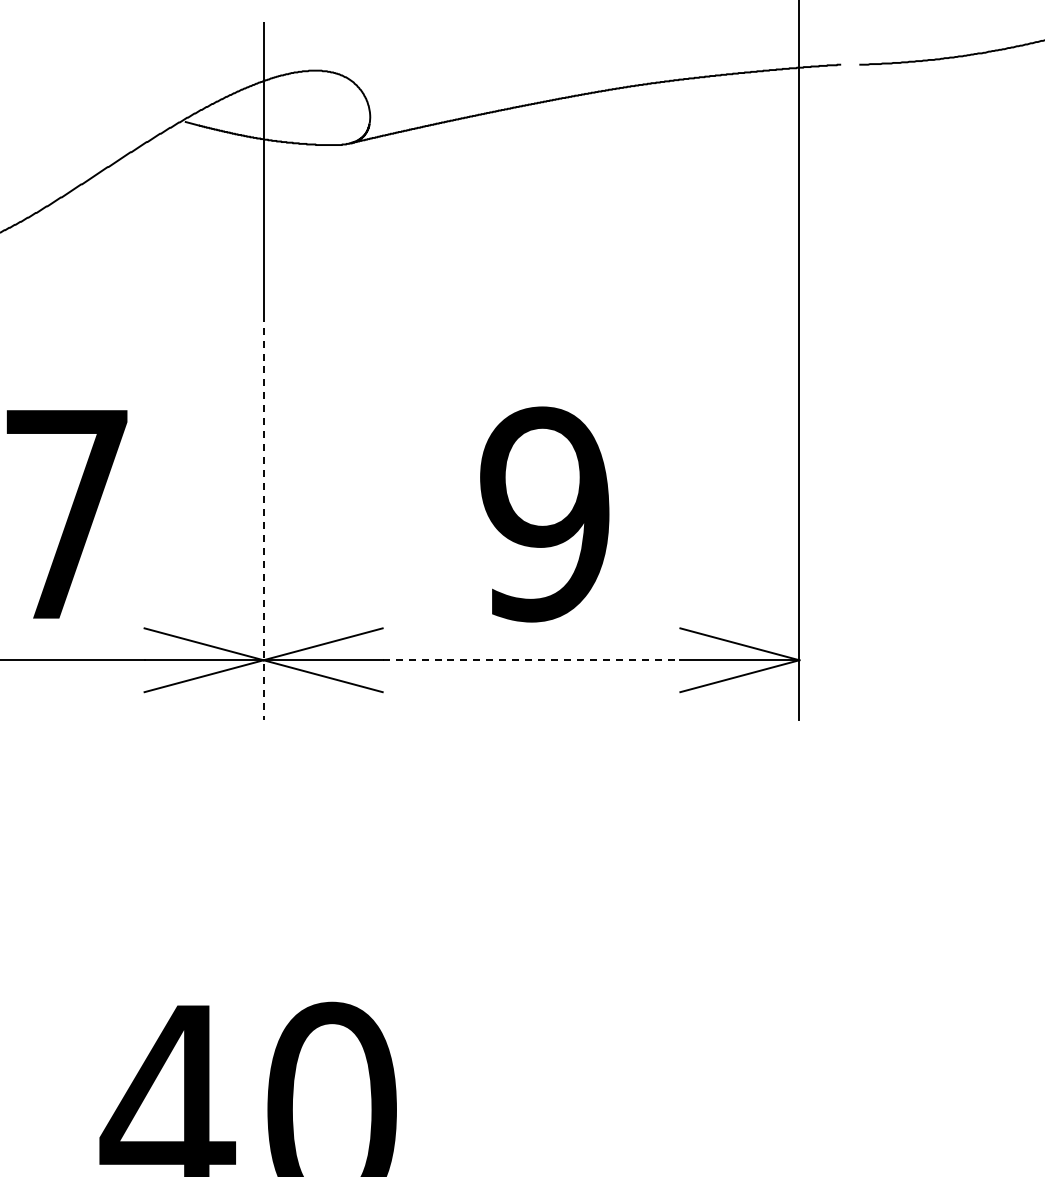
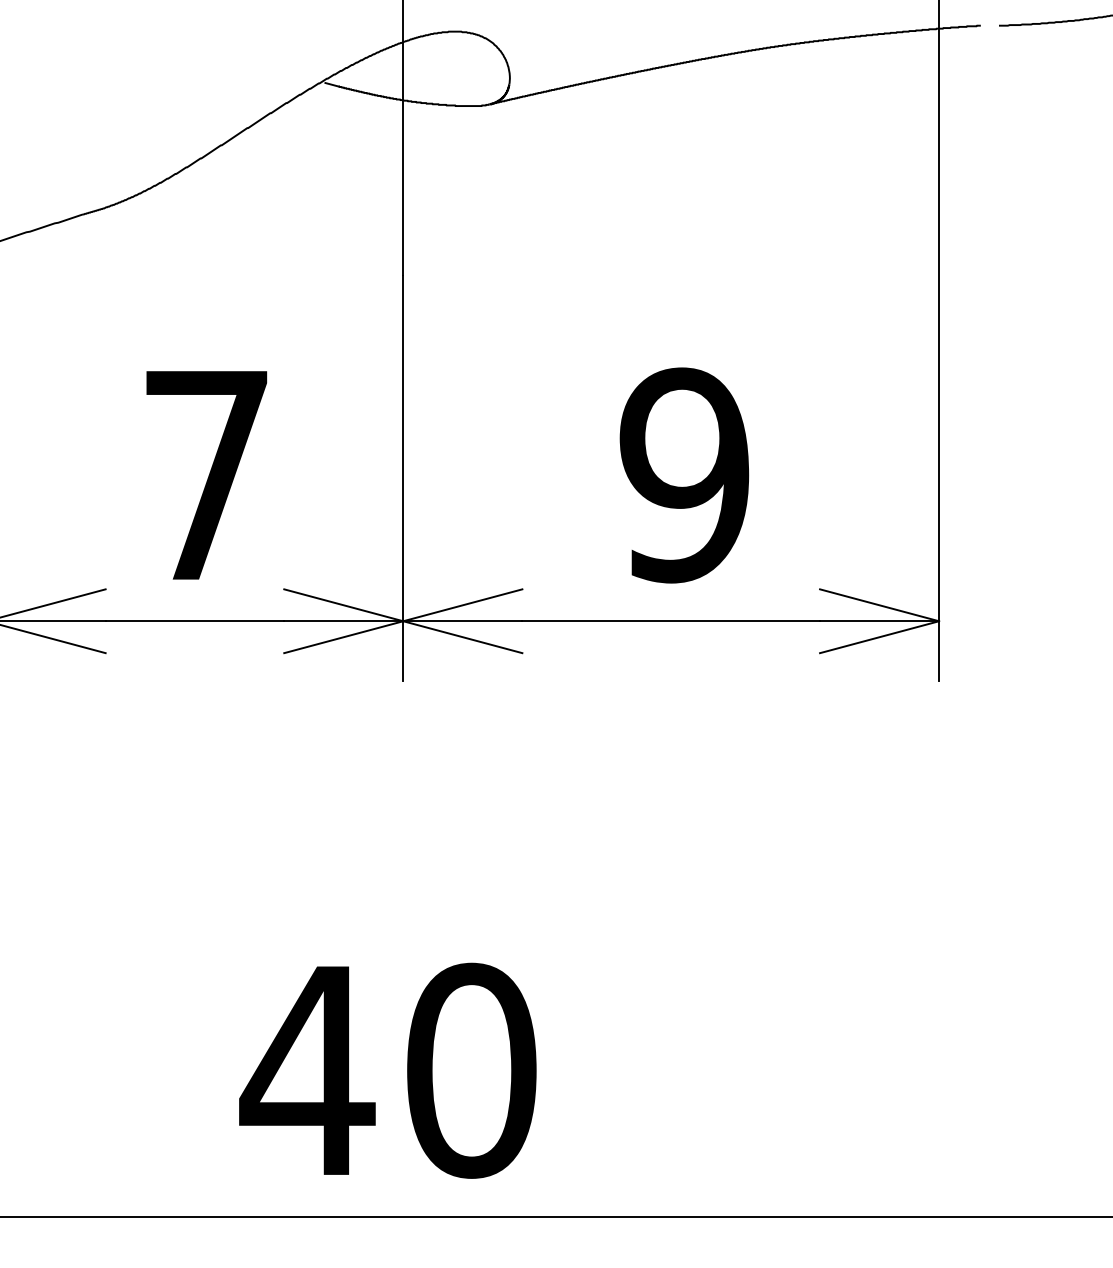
line: (263, 517) -> (403, 478), dashed -> solid
line: (531, 660) -> (671, 621), dashed -> solid

